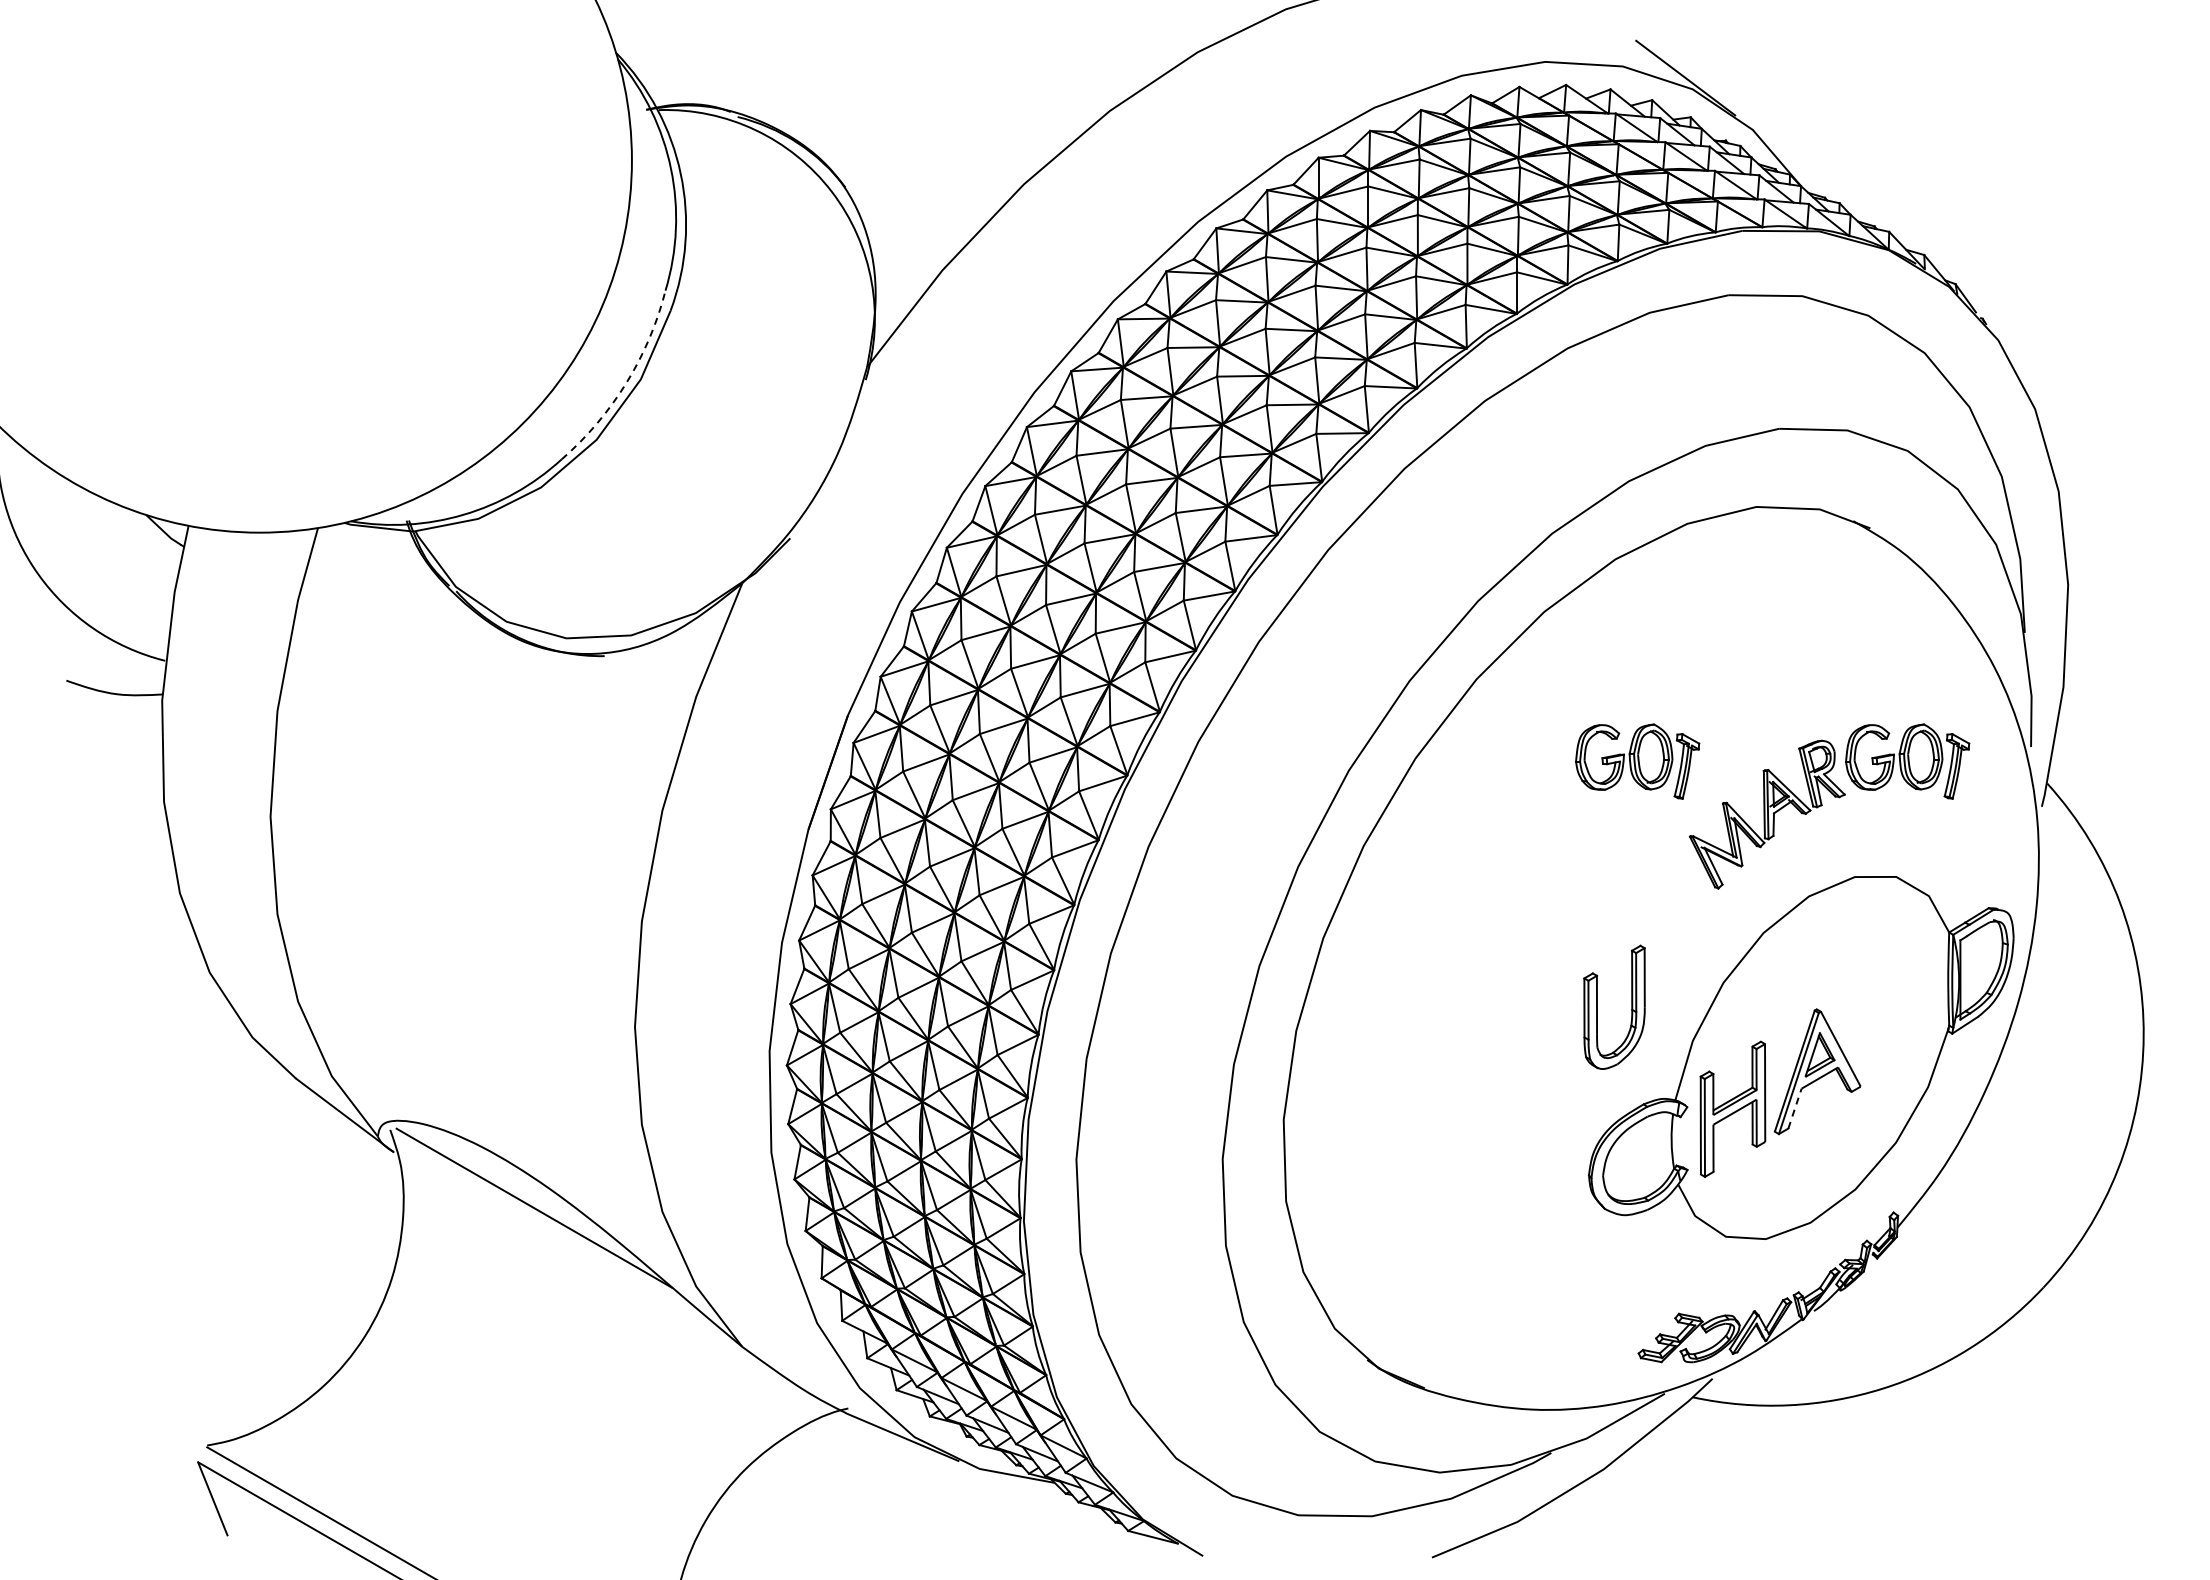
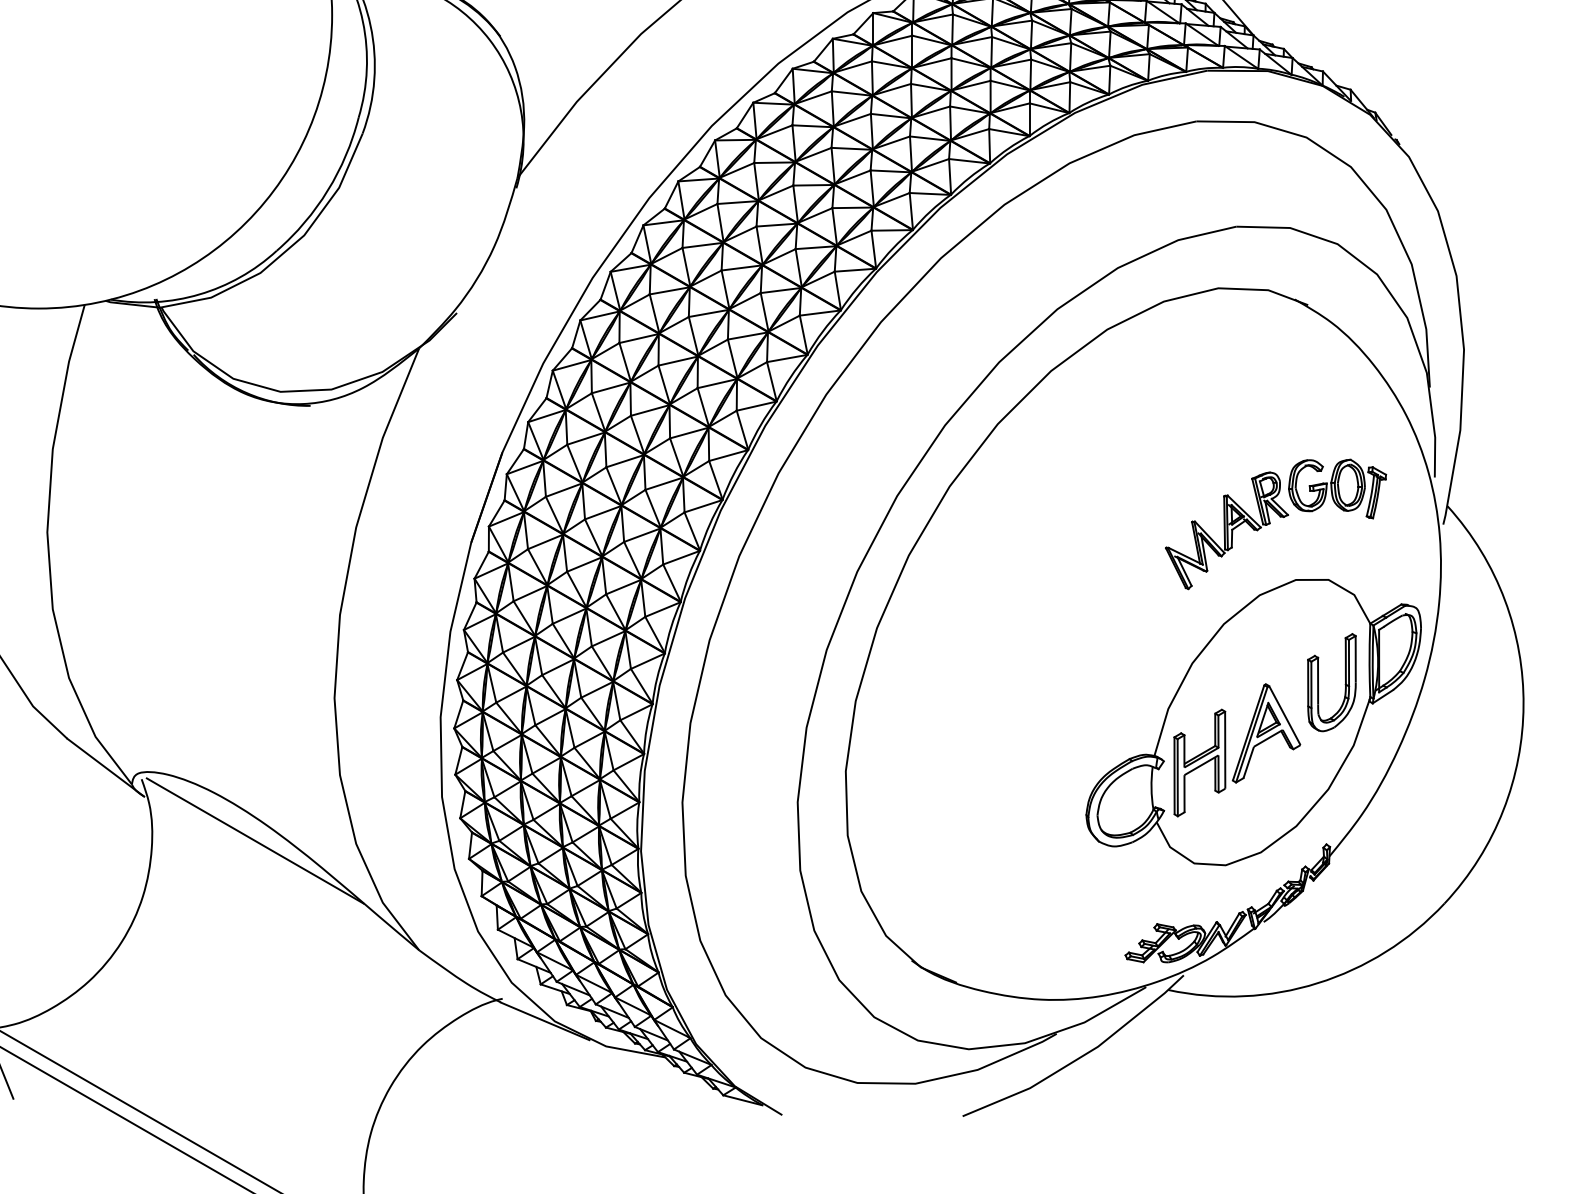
arc: (626, 382) -> (327, 190), dashed -> solid
part: (1637, 761) -> (1124, 488), removed
part: (1597, 1006) -> (1318, 681), moved
line: (1795, 1108) -> (1249, 762), dashed -> solid

